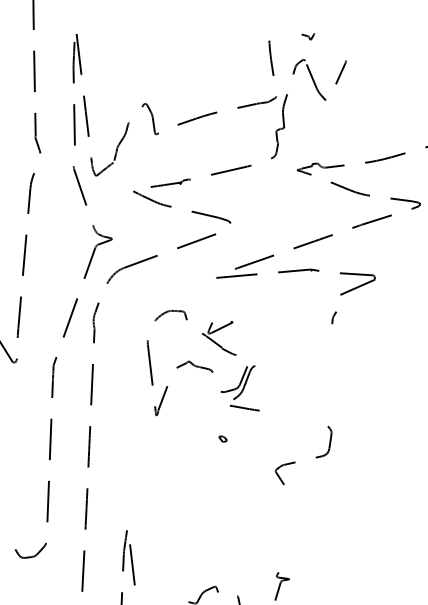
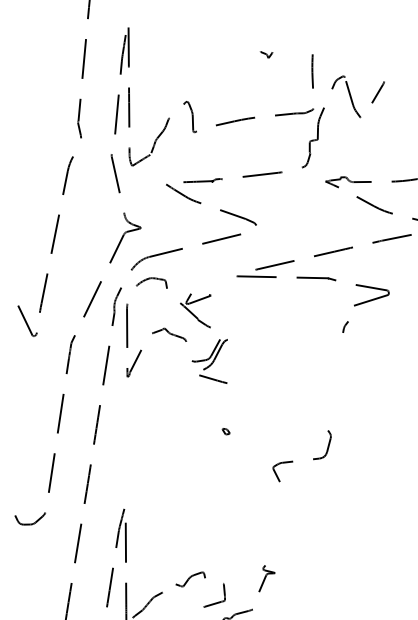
curve: (308, 36) -> (266, 54), moved
part: (201, 362) -> (176, 330), moved

